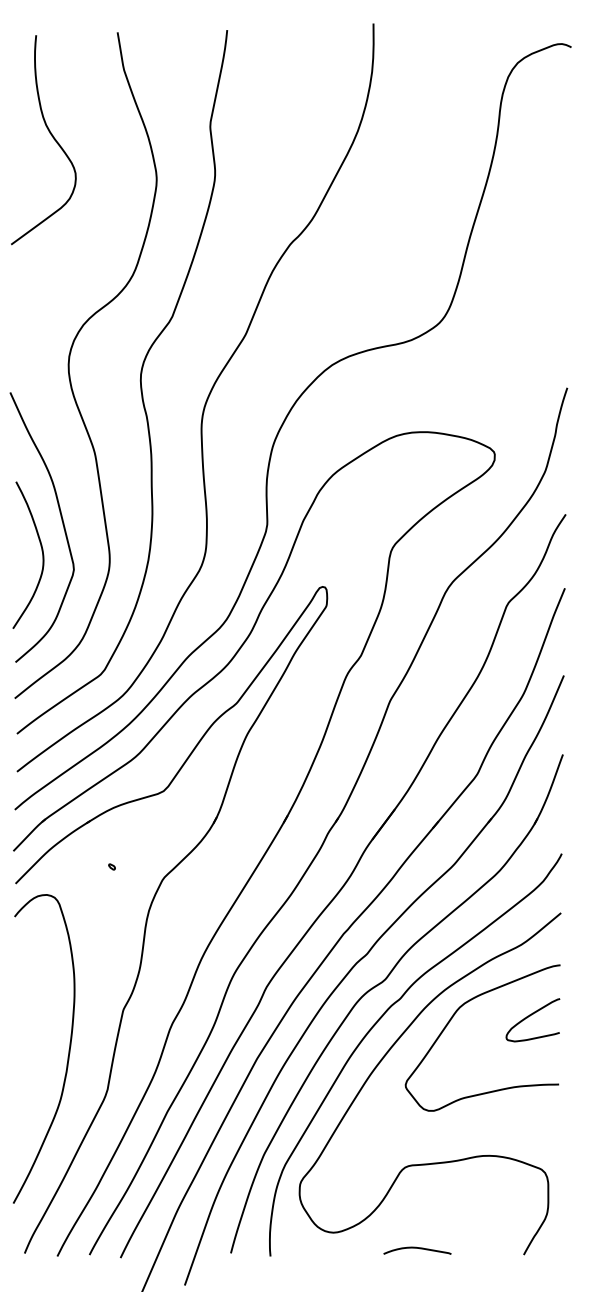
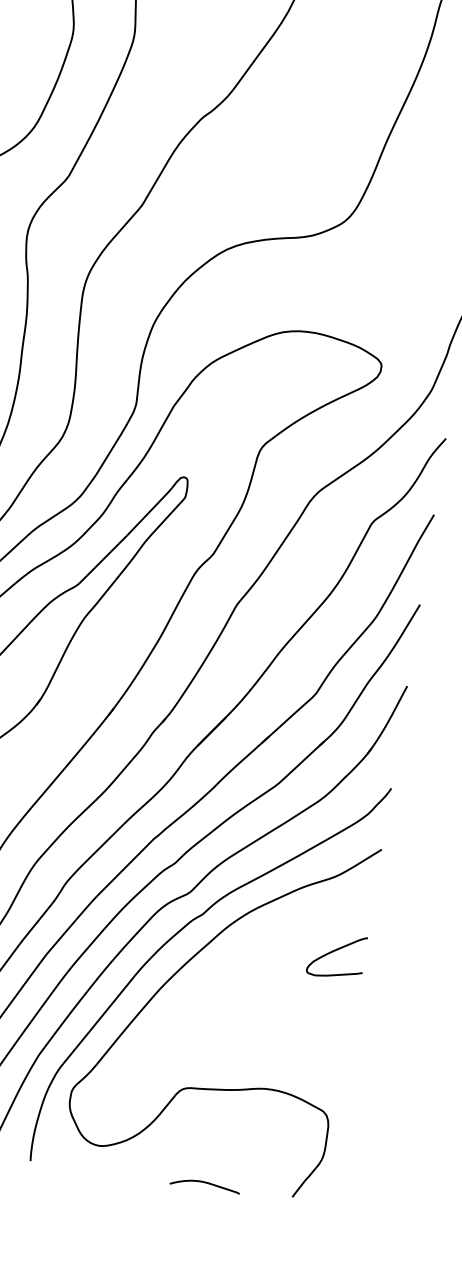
curve: (453, 1017) -> (255, 941), removed
curve: (417, 1248) -> (205, 1183), moved

